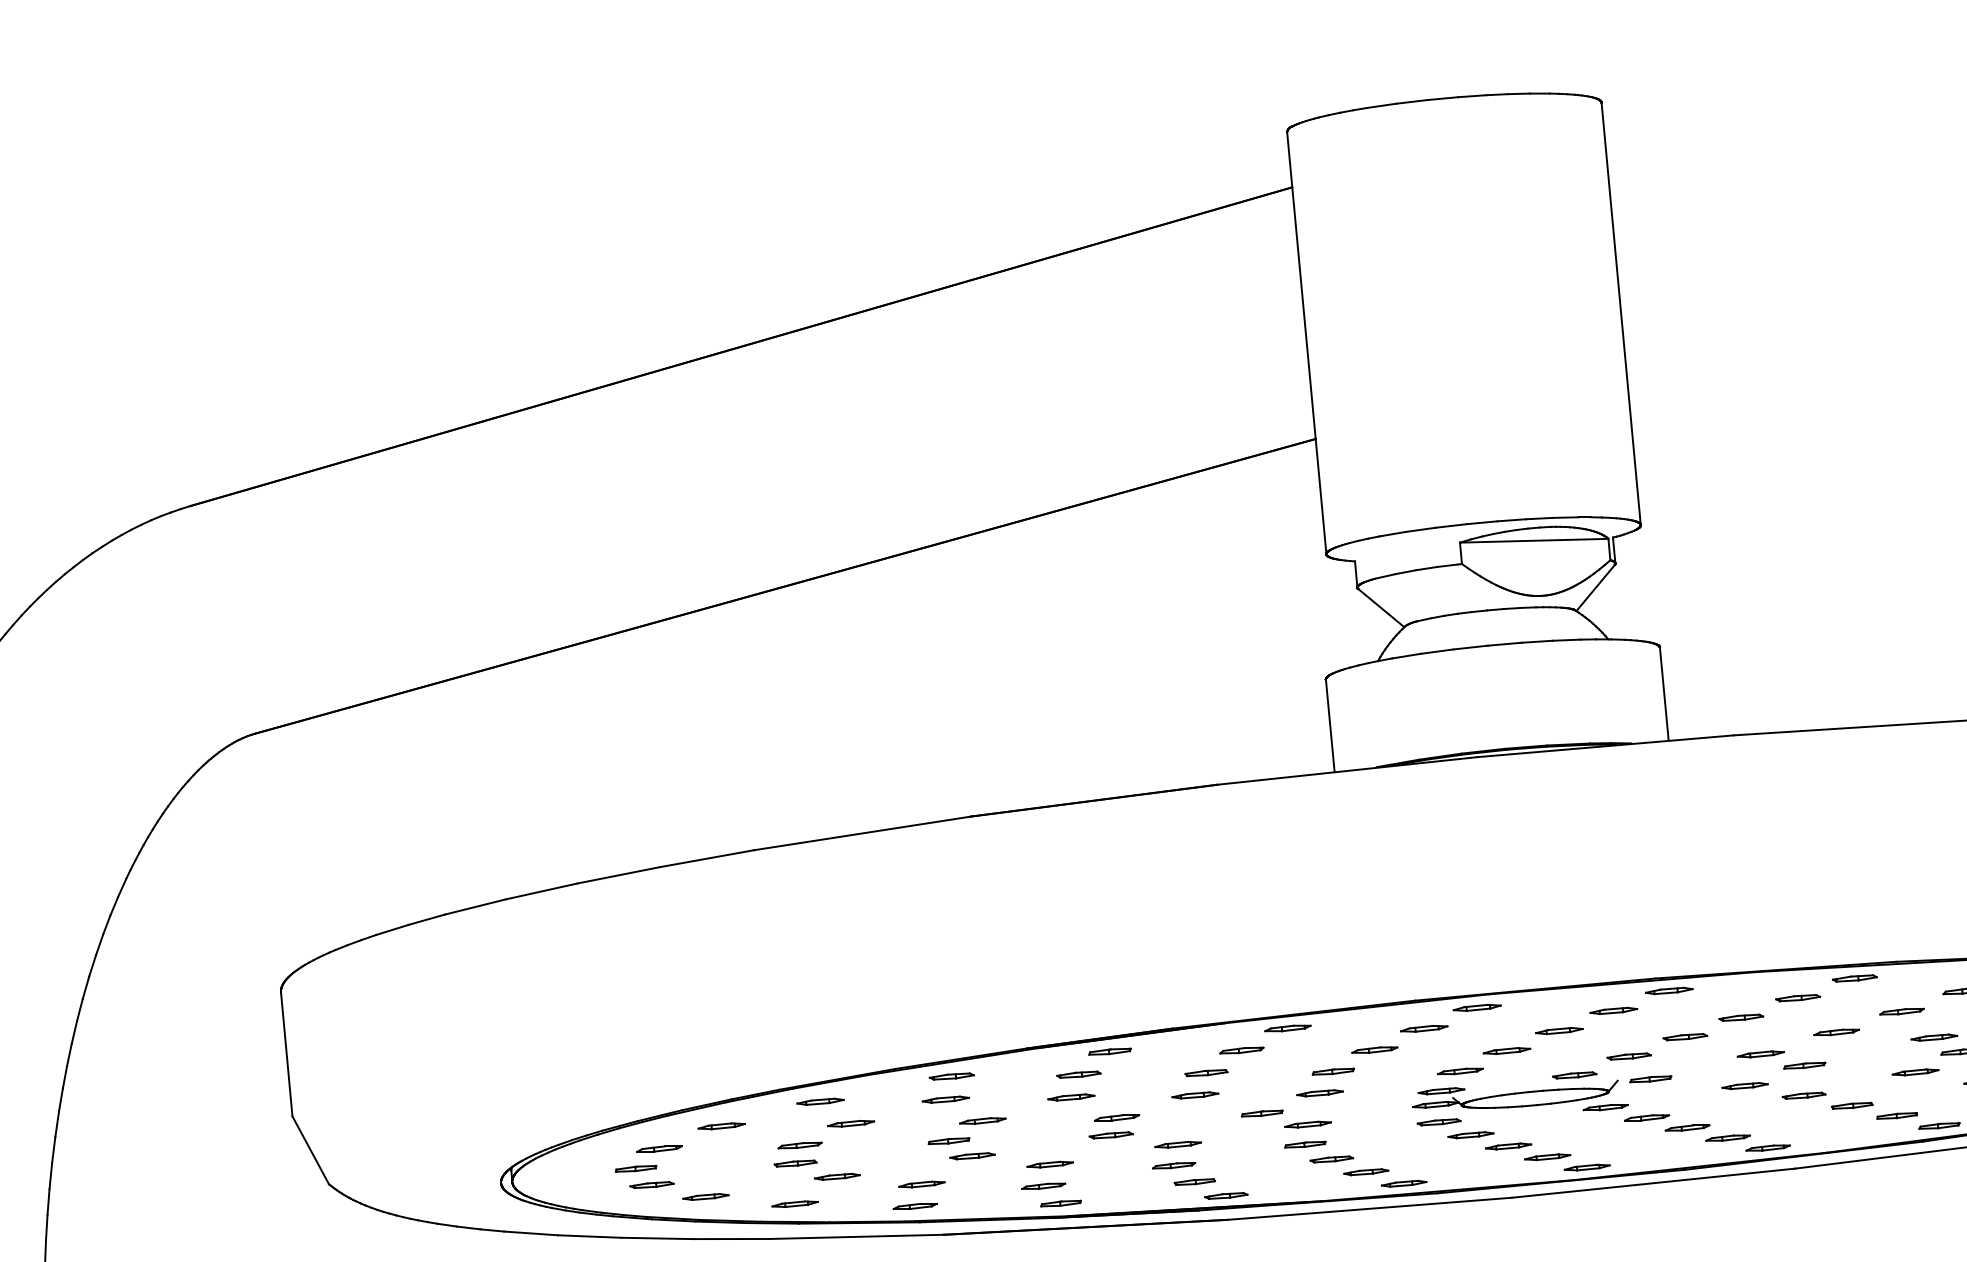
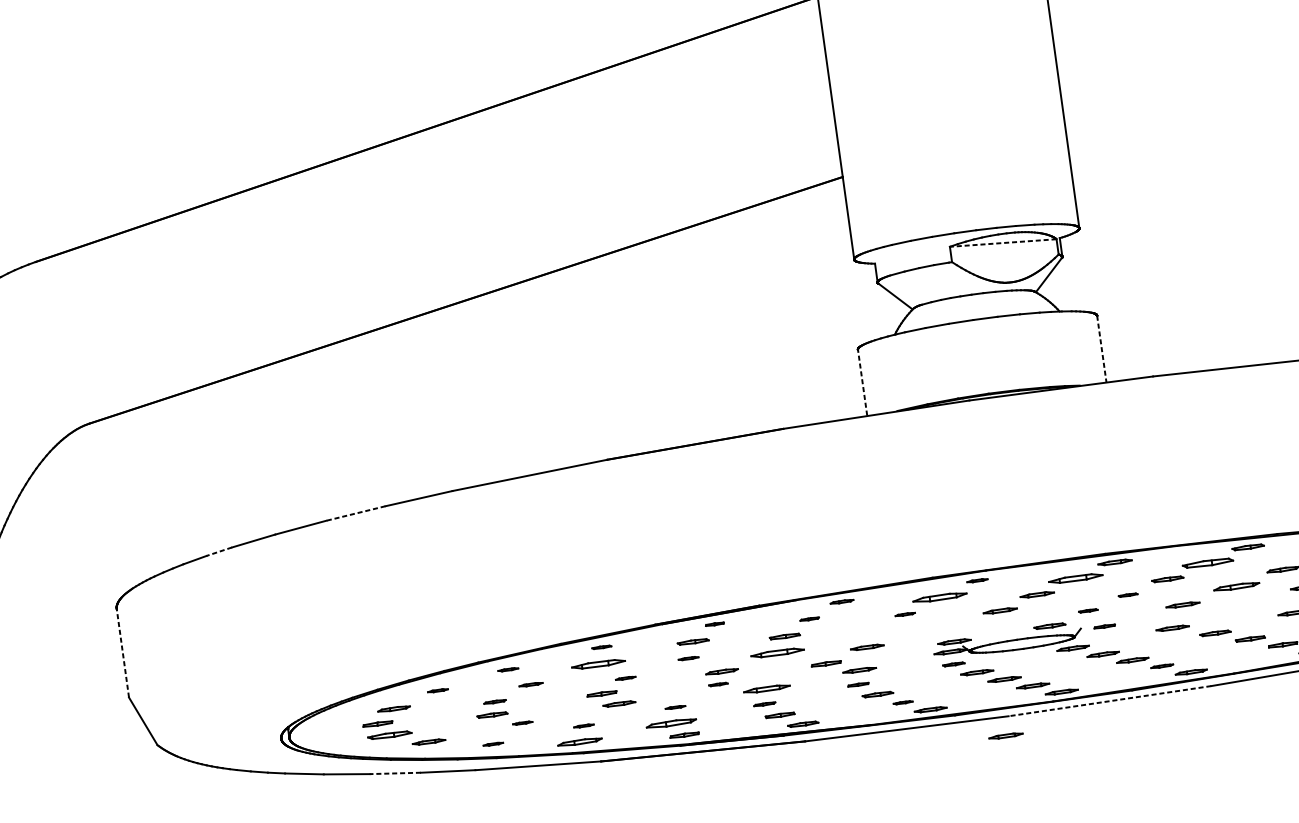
line: (1533, 540) -> (1002, 242), solid -> dashed
line: (1664, 694) -> (1101, 349), solid -> dashed
line: (1330, 725) -> (862, 382), solid -> dashed
line: (618, 875) -> (355, 513), solid -> dashed
line: (426, 919) -> (218, 551), solid -> dashed
part: (1797, 998) -> (1207, 563), size x1.6
part: (1476, 1007) -> (976, 580), size x0.6
part: (1613, 1010) -> (1075, 578), size x1.6
part: (1287, 1028) -> (841, 601), size x0.7
part: (1424, 1028) -> (940, 597), size x1.6
part: (1836, 1032) -> (1236, 586), size x1.4
part: (1685, 1037) -> (1128, 595), size x0.6
part: (1374, 1049) -> (905, 614), size x0.6
part: (1241, 1050) -> (809, 619), size x0.6
part: (1109, 1051) -> (714, 624), size x0.6
line: (286, 1054) -> (122, 653), solid -> dashed
part: (1628, 1056) -> (1087, 610), size x0.6
part: (1804, 1065) -> (1214, 611), removed
part: (1332, 1071) -> (875, 631), removed
part: (1460, 1071) -> (967, 627), removed
part: (951, 1076) -> (601, 647), size x0.6
part: (1650, 1079) -> (1104, 626), size x0.7
part: (1195, 1095) -> (777, 653), size x1.6
part: (1071, 1097) -> (688, 658), size x0.6
part: (945, 1099) -> (598, 664), size x1.6
part: (820, 1101) -> (508, 669), size x0.6
part: (982, 1120) -> (625, 677), size x0.6
part: (1438, 1122) -> (953, 664), size x0.7
part: (851, 1123) -> (531, 684), size x0.7
part: (721, 1126) -> (437, 690), size x0.6
part: (1110, 1135) -> (717, 684), size x0.6
part: (1727, 1137) -> (1161, 665), size x0.7
part: (1177, 1144) -> (766, 688), size x1.4
part: (1305, 1144) -> (858, 684), size x0.7
part: (799, 1145) -> (494, 701), size x0.7
part: (1049, 1164) -> (675, 707), size x0.6
part: (1174, 1165) -> (764, 704), size x0.7
part: (1366, 1172) -> (903, 702), size x0.6
part: (836, 1176) -> (522, 723), size x0.6
line: (1652, 1183) -> (1109, 701), solid -> dashed
part: (651, 1184) -> (389, 734), size x1.4
part: (921, 1184) -> (583, 726), size x0.6
part: (1043, 1185) -> (671, 722), size x1.6
part: (794, 1203) -> (492, 743), size x0.6
part: (914, 1205) -> (579, 741), size x1.4
part: (1506, 1224) -> (1005, 735), added
line: (657, 1238) -> (395, 773), solid -> dashed

